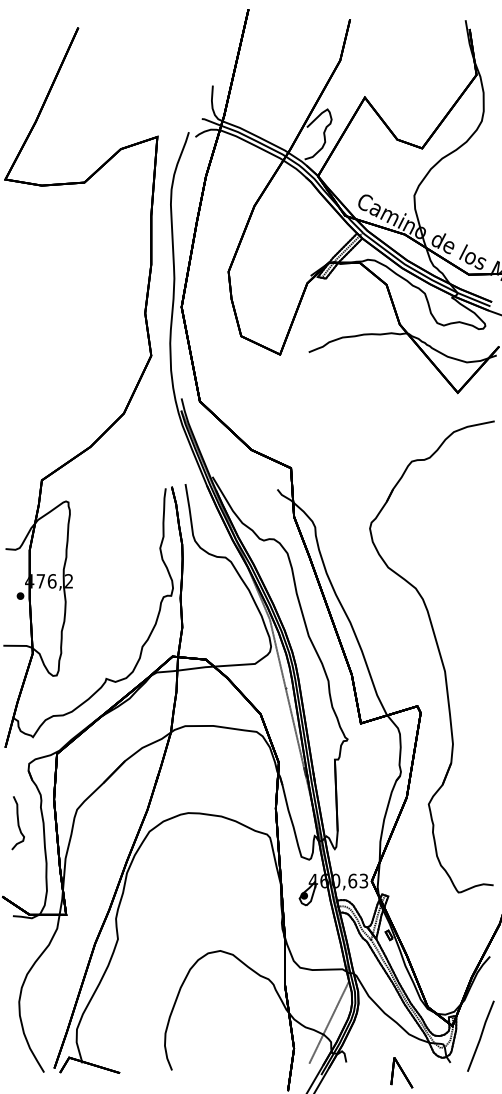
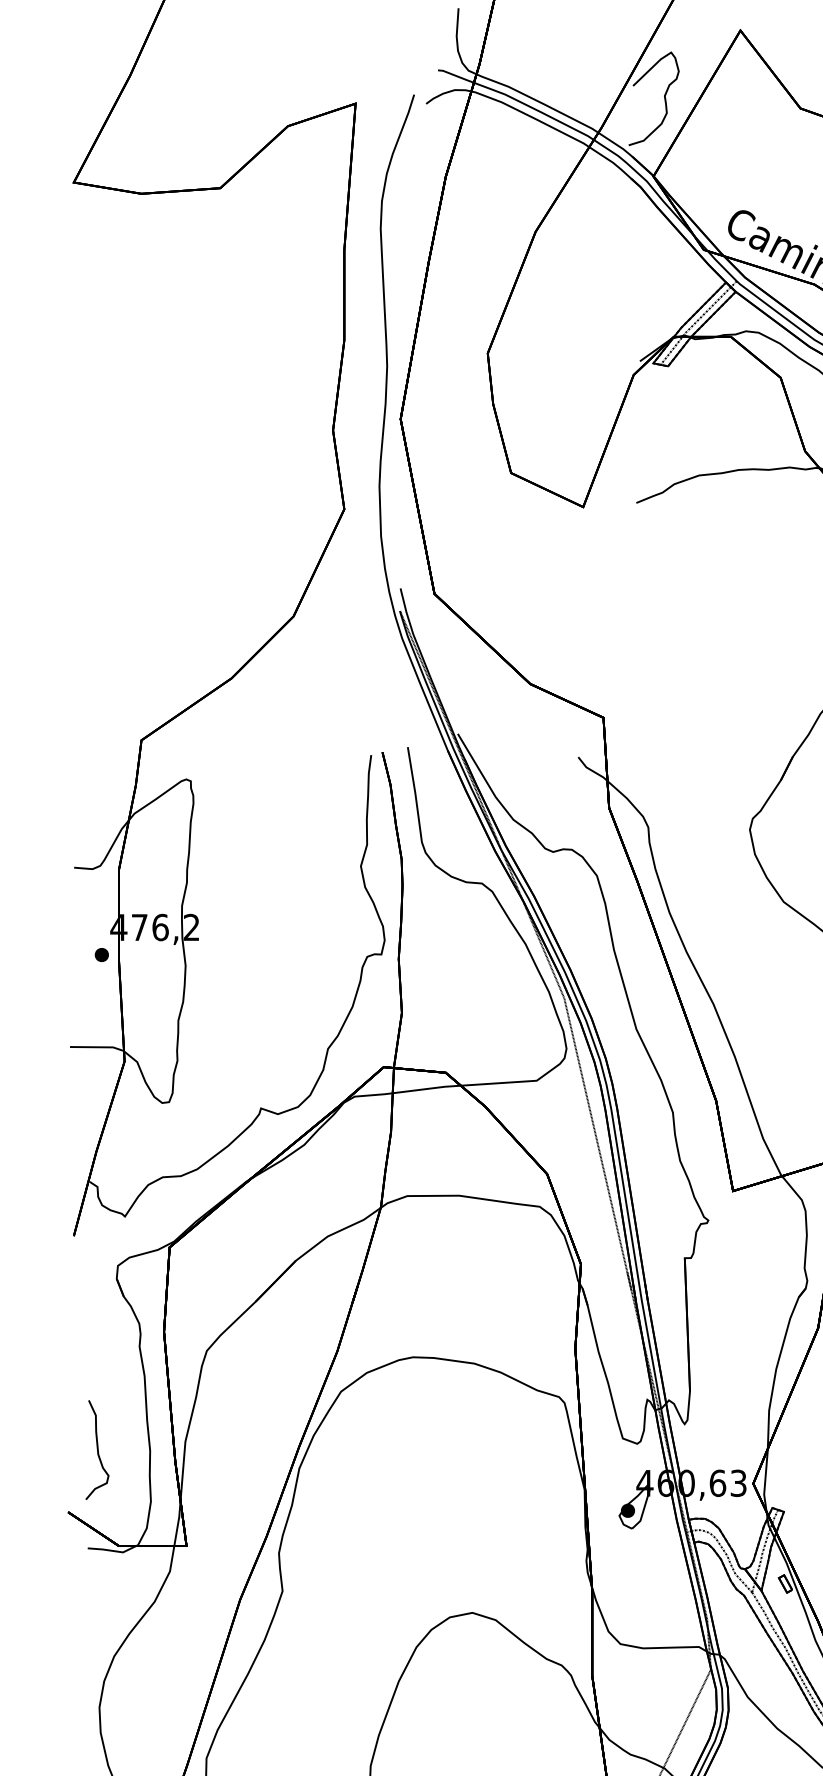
curve: (17, 823) -> (96, 1450), moved

